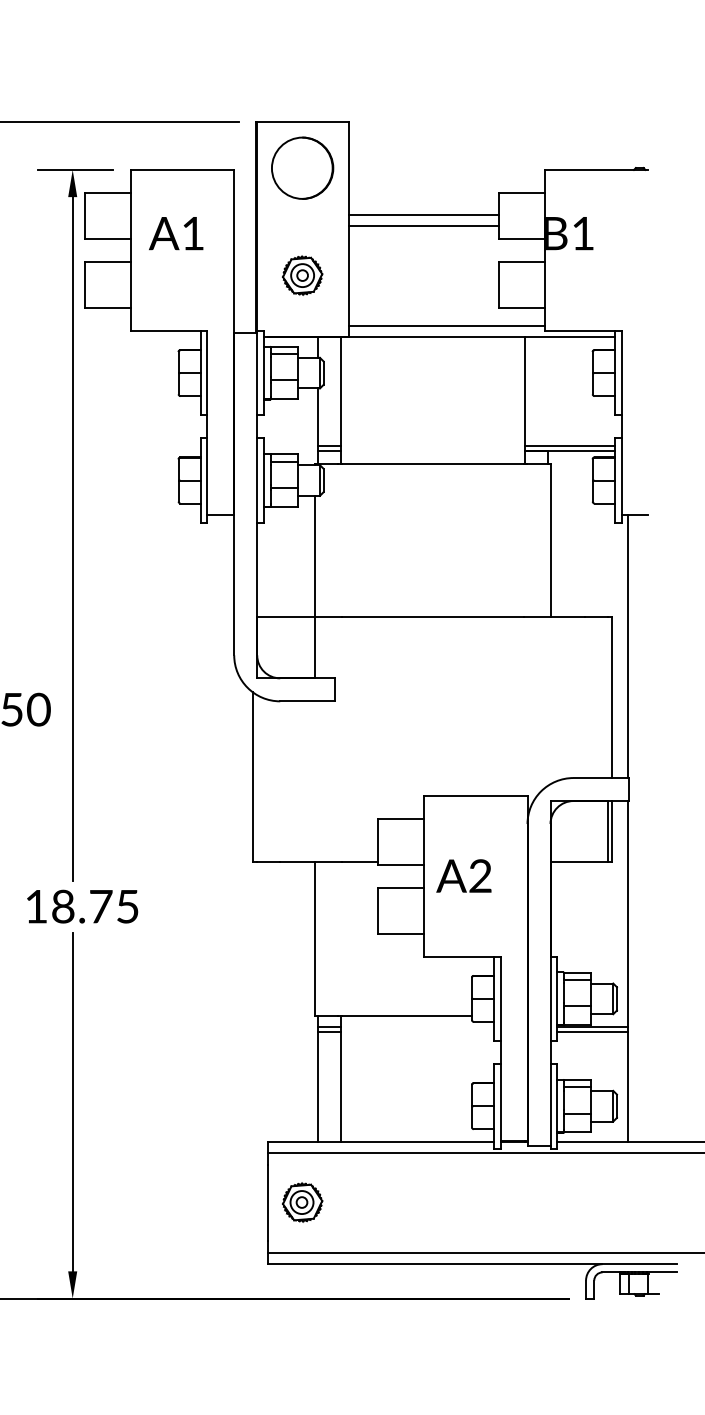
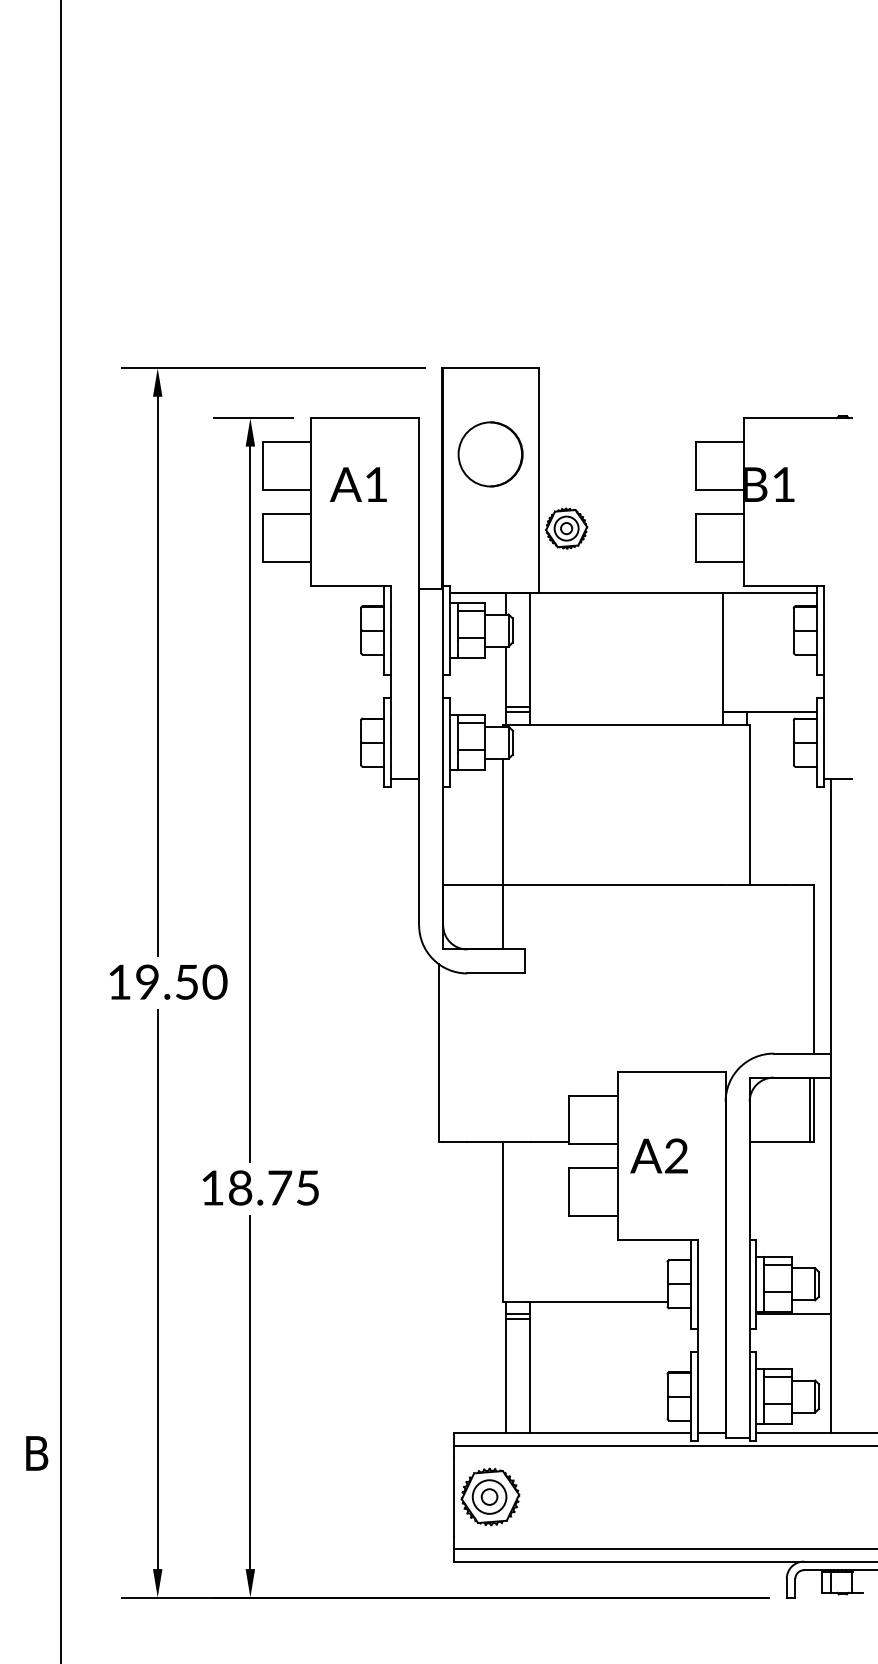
circle: (302, 168) -> (490, 454), moved
line: (423, 214) -> (616, 464), removed
line: (423, 226) -> (616, 477), removed
part: (302, 275) -> (566, 528), moved
line: (446, 325) -> (640, 580), removed
line: (569, 446) -> (769, 707), removed
line: (592, 1032) -> (793, 1319), removed
part: (302, 1202) -> (490, 1497), size x1.4

